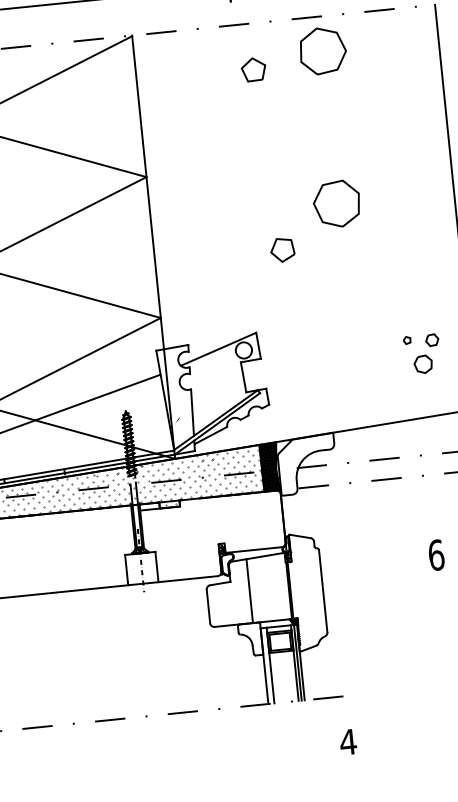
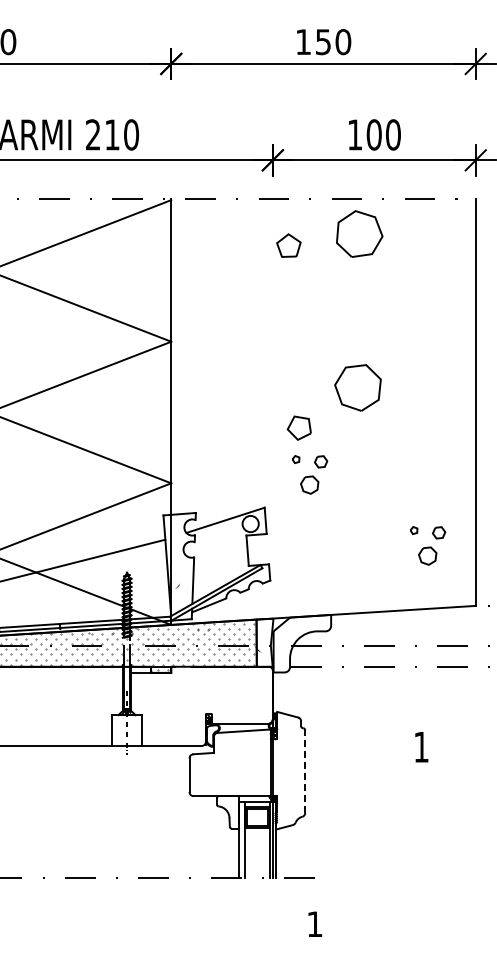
part: (298, 295) -> (310, 474), added
hatch: (269, 466) -> (264, 642), removed
text: (436, 554) -> (421, 746), 6 -> 1
line: (250, 590) -> (232, 763), removed
line: (323, 591) -> (305, 771), solid -> dashed
text: (347, 741) -> (314, 923), 4 -> 1

